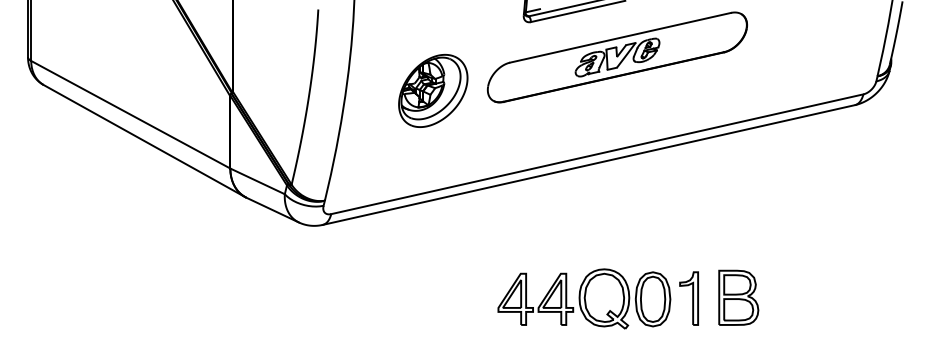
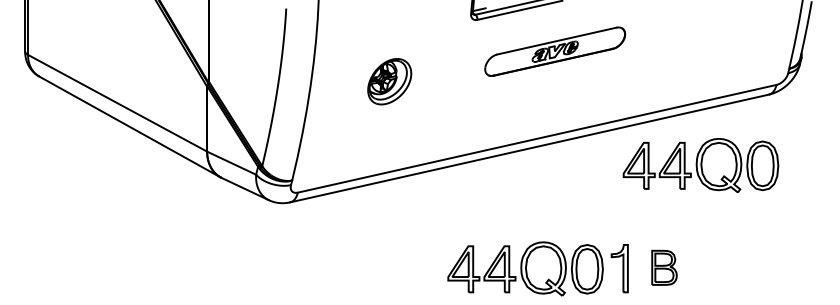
part: (616, 57) -> (554, 51), size x0.6
part: (433, 90) -> (389, 81), size x0.7
part: (779, 183) -> (701, 165), added
part: (738, 297) -> (664, 267), size x0.7

